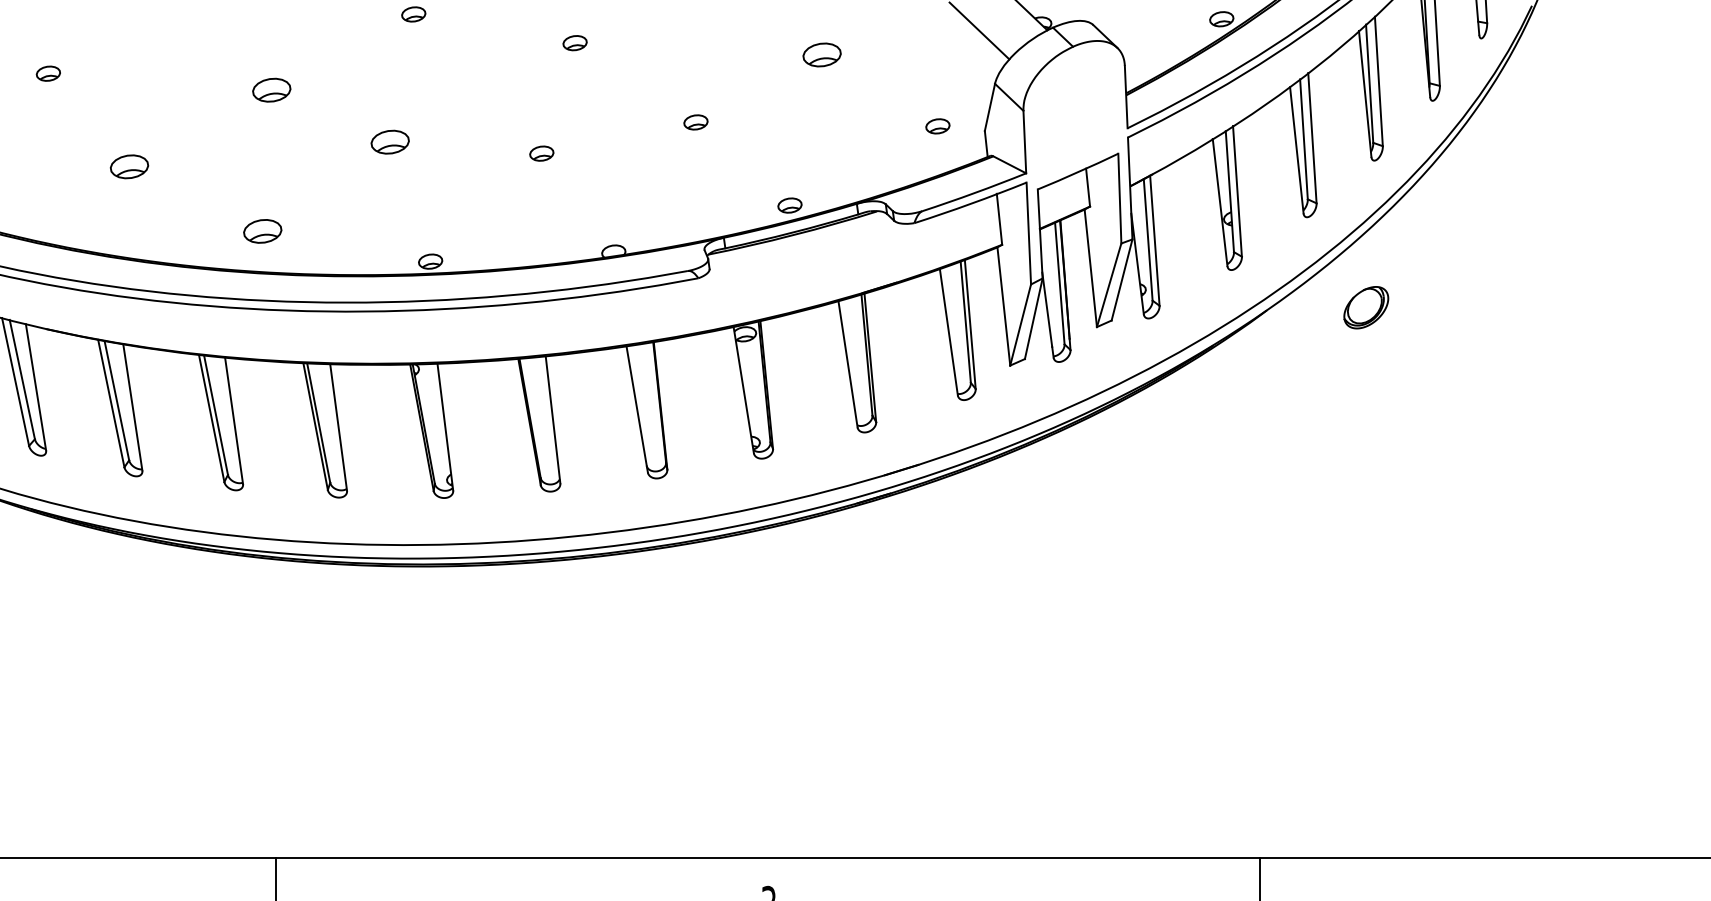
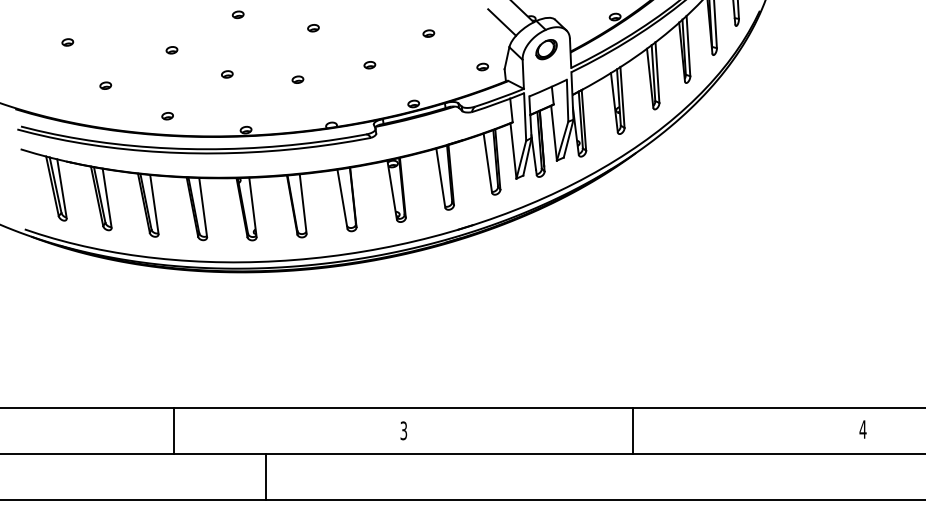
part: (821, 54) -> (428, 33), size x0.62
part: (270, 90) -> (171, 50), size x0.62
part: (390, 142) -> (227, 74), size x0.62
part: (129, 165) -> (105, 85), size x0.62
part: (262, 232) -> (167, 116), size x0.62
part: (1366, 307) -> (546, 49), moved

